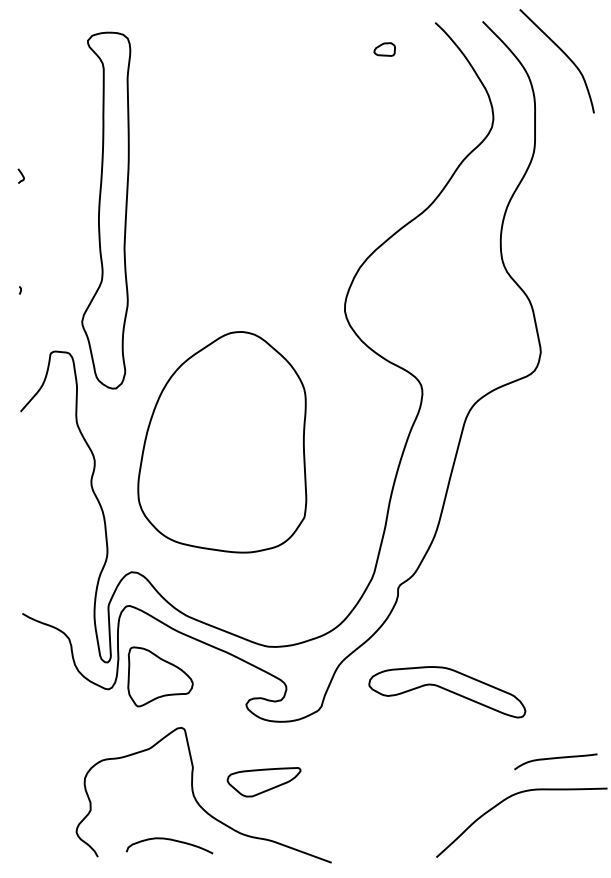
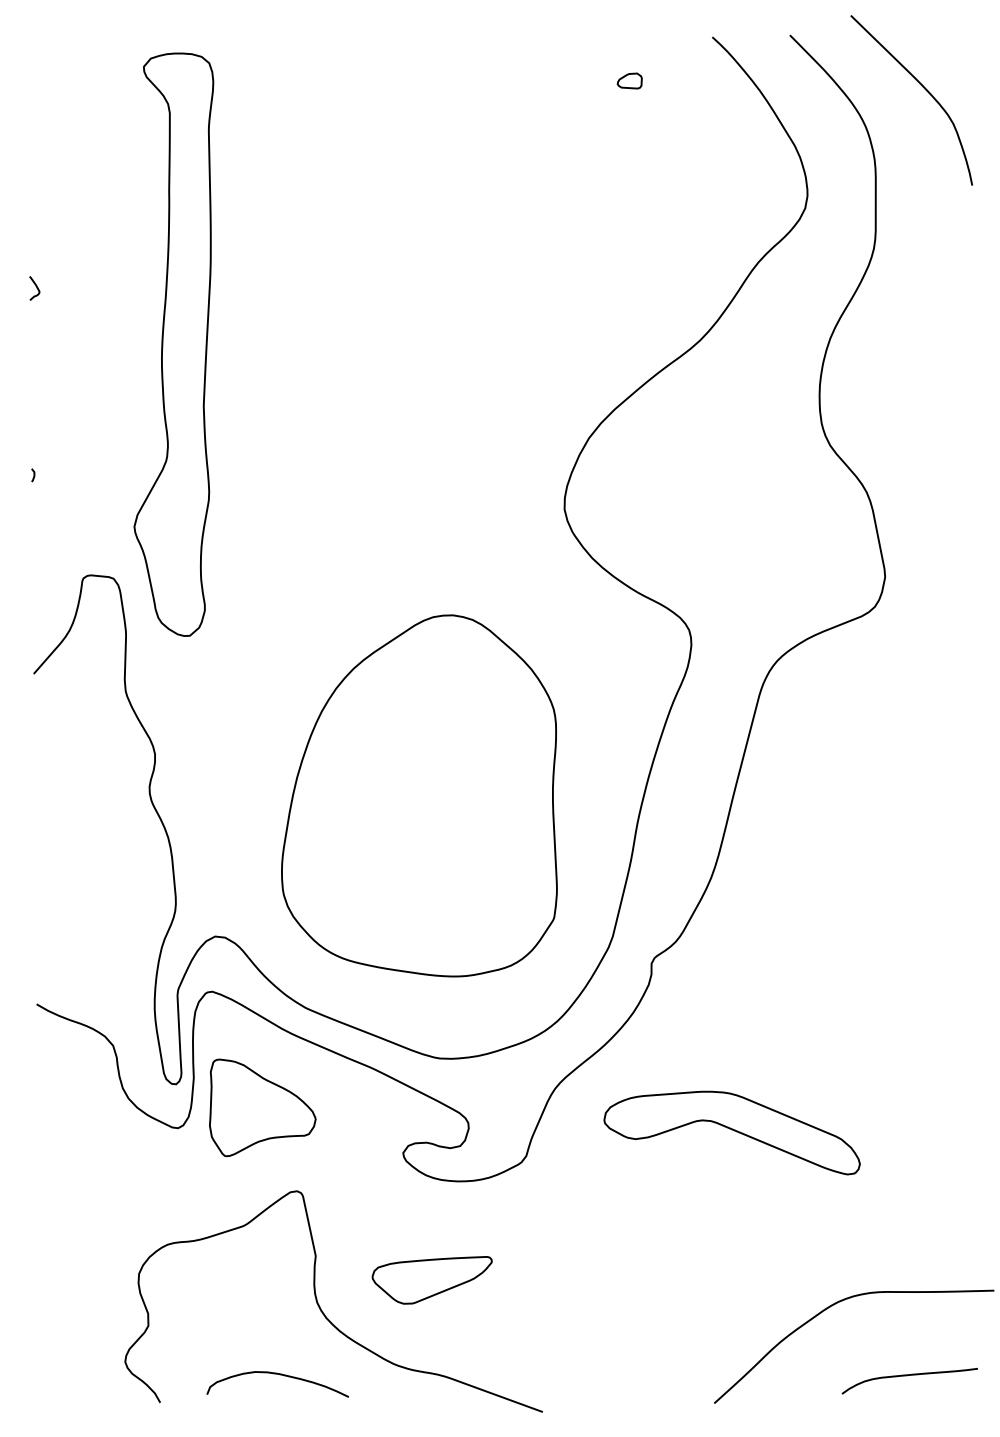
part: (384, 49) -> (629, 81), size x0.71
part: (222, 442) -> (419, 796), moved
curve: (554, 759) -> (907, 1377), moved

